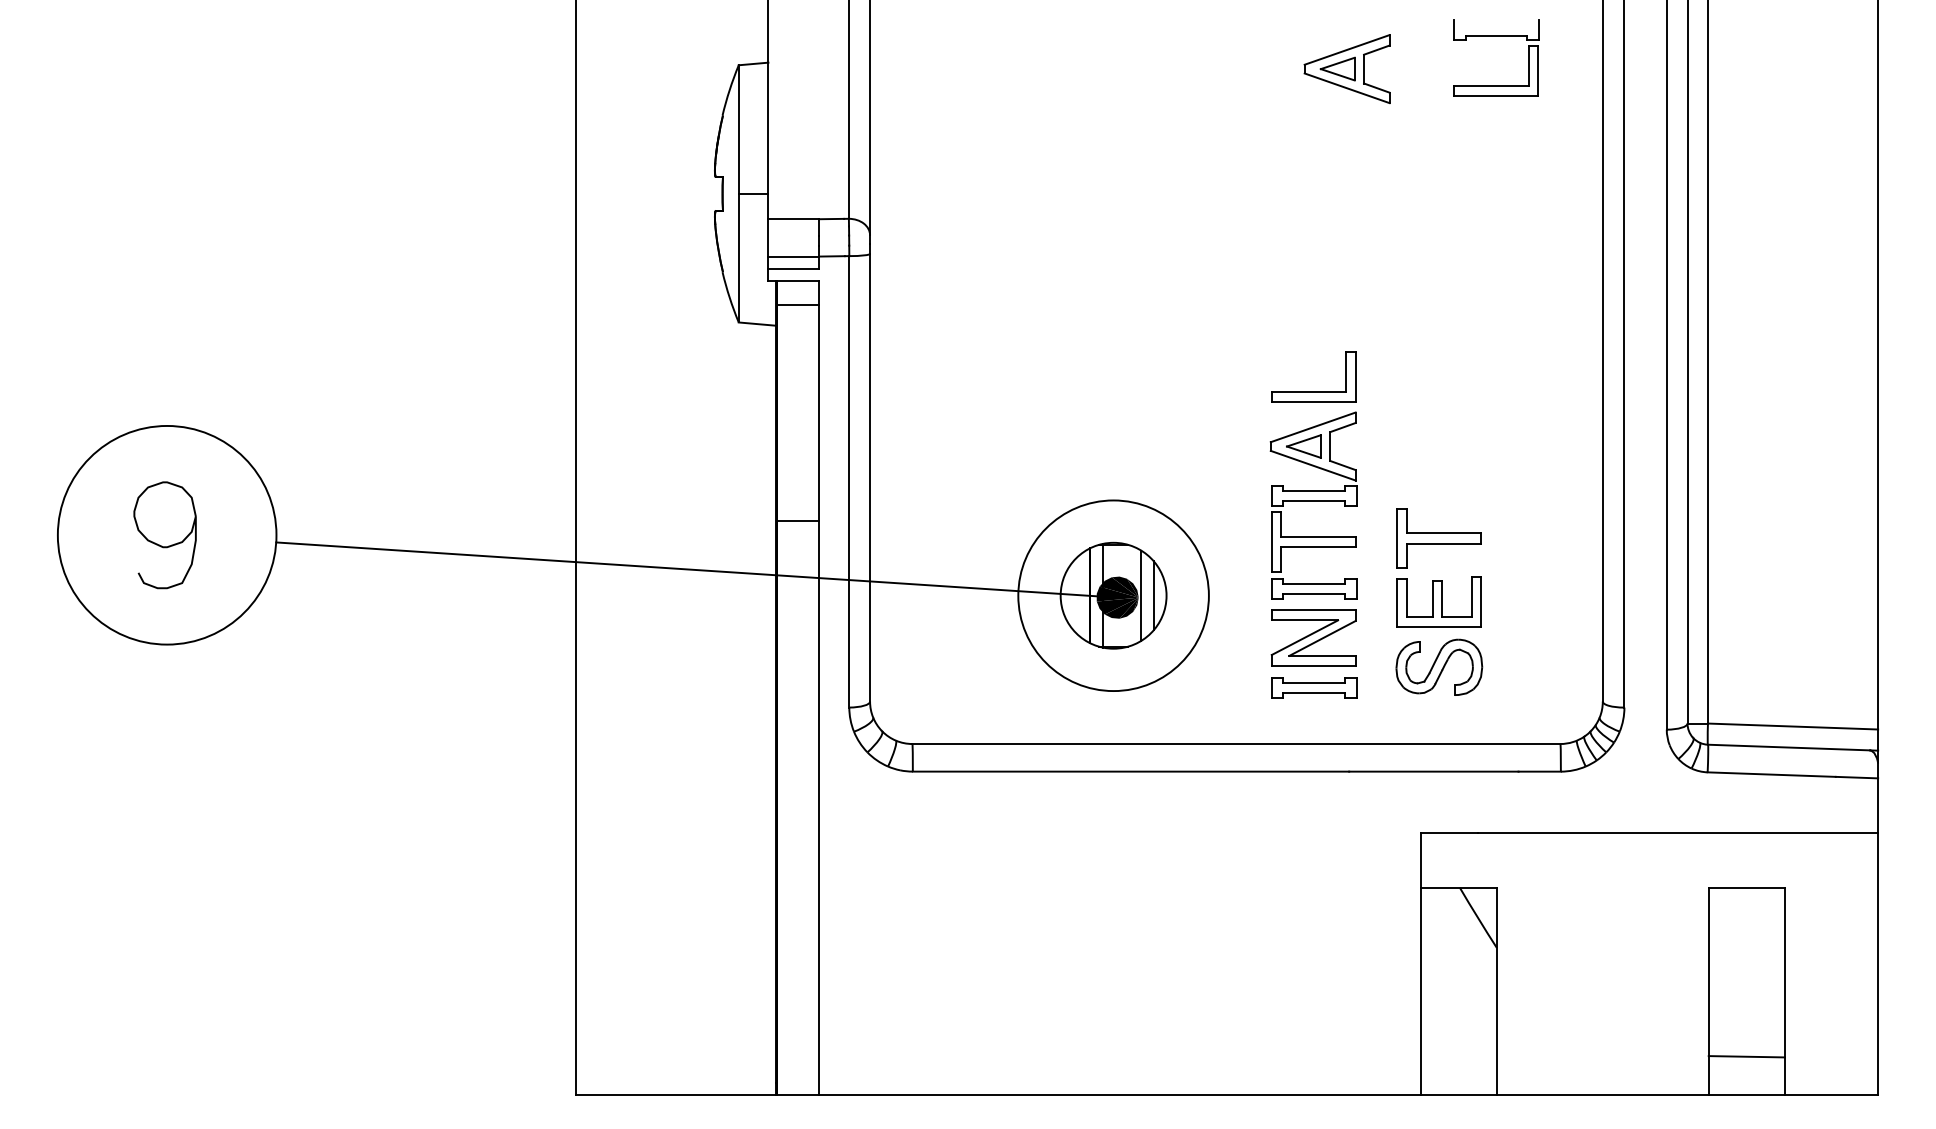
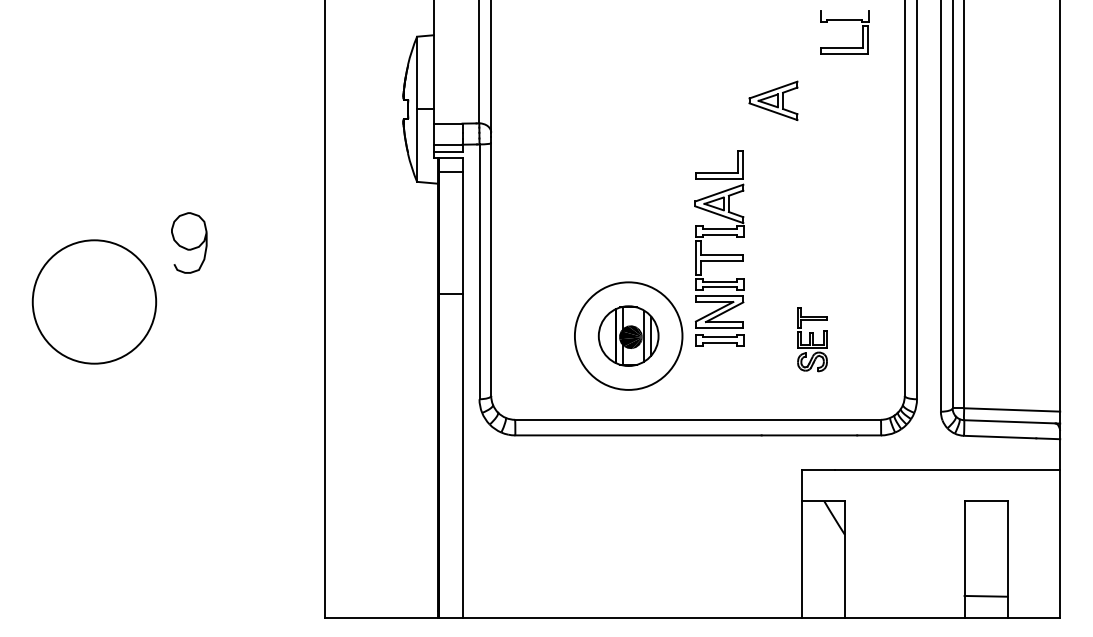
part: (1347, 68) -> (773, 100), moved
part: (1313, 525) -> (719, 248), moved
curve: (165, 545) -> (189, 248), moved
line: (696, 569) -> (393, 321), removed
part: (1439, 601) -> (812, 339), size x0.6

